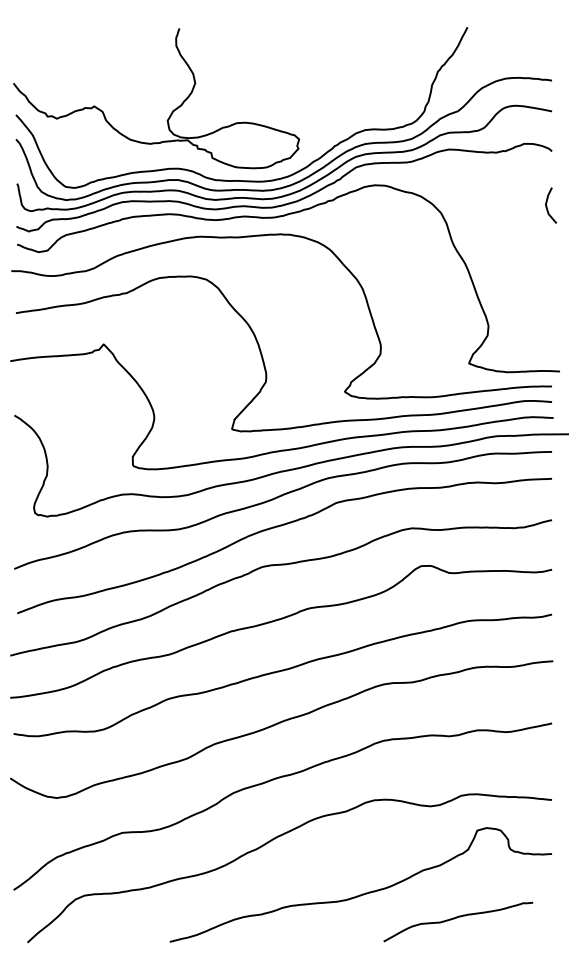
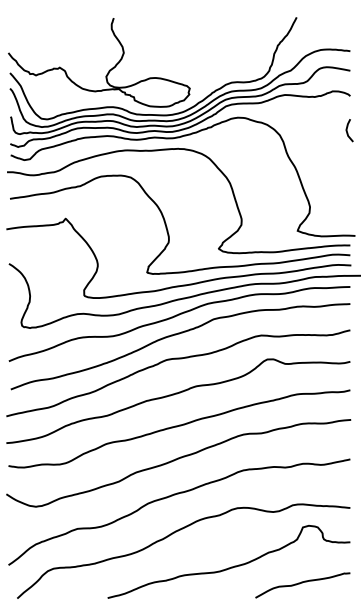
curve: (457, 918) -> (302, 583), moved

